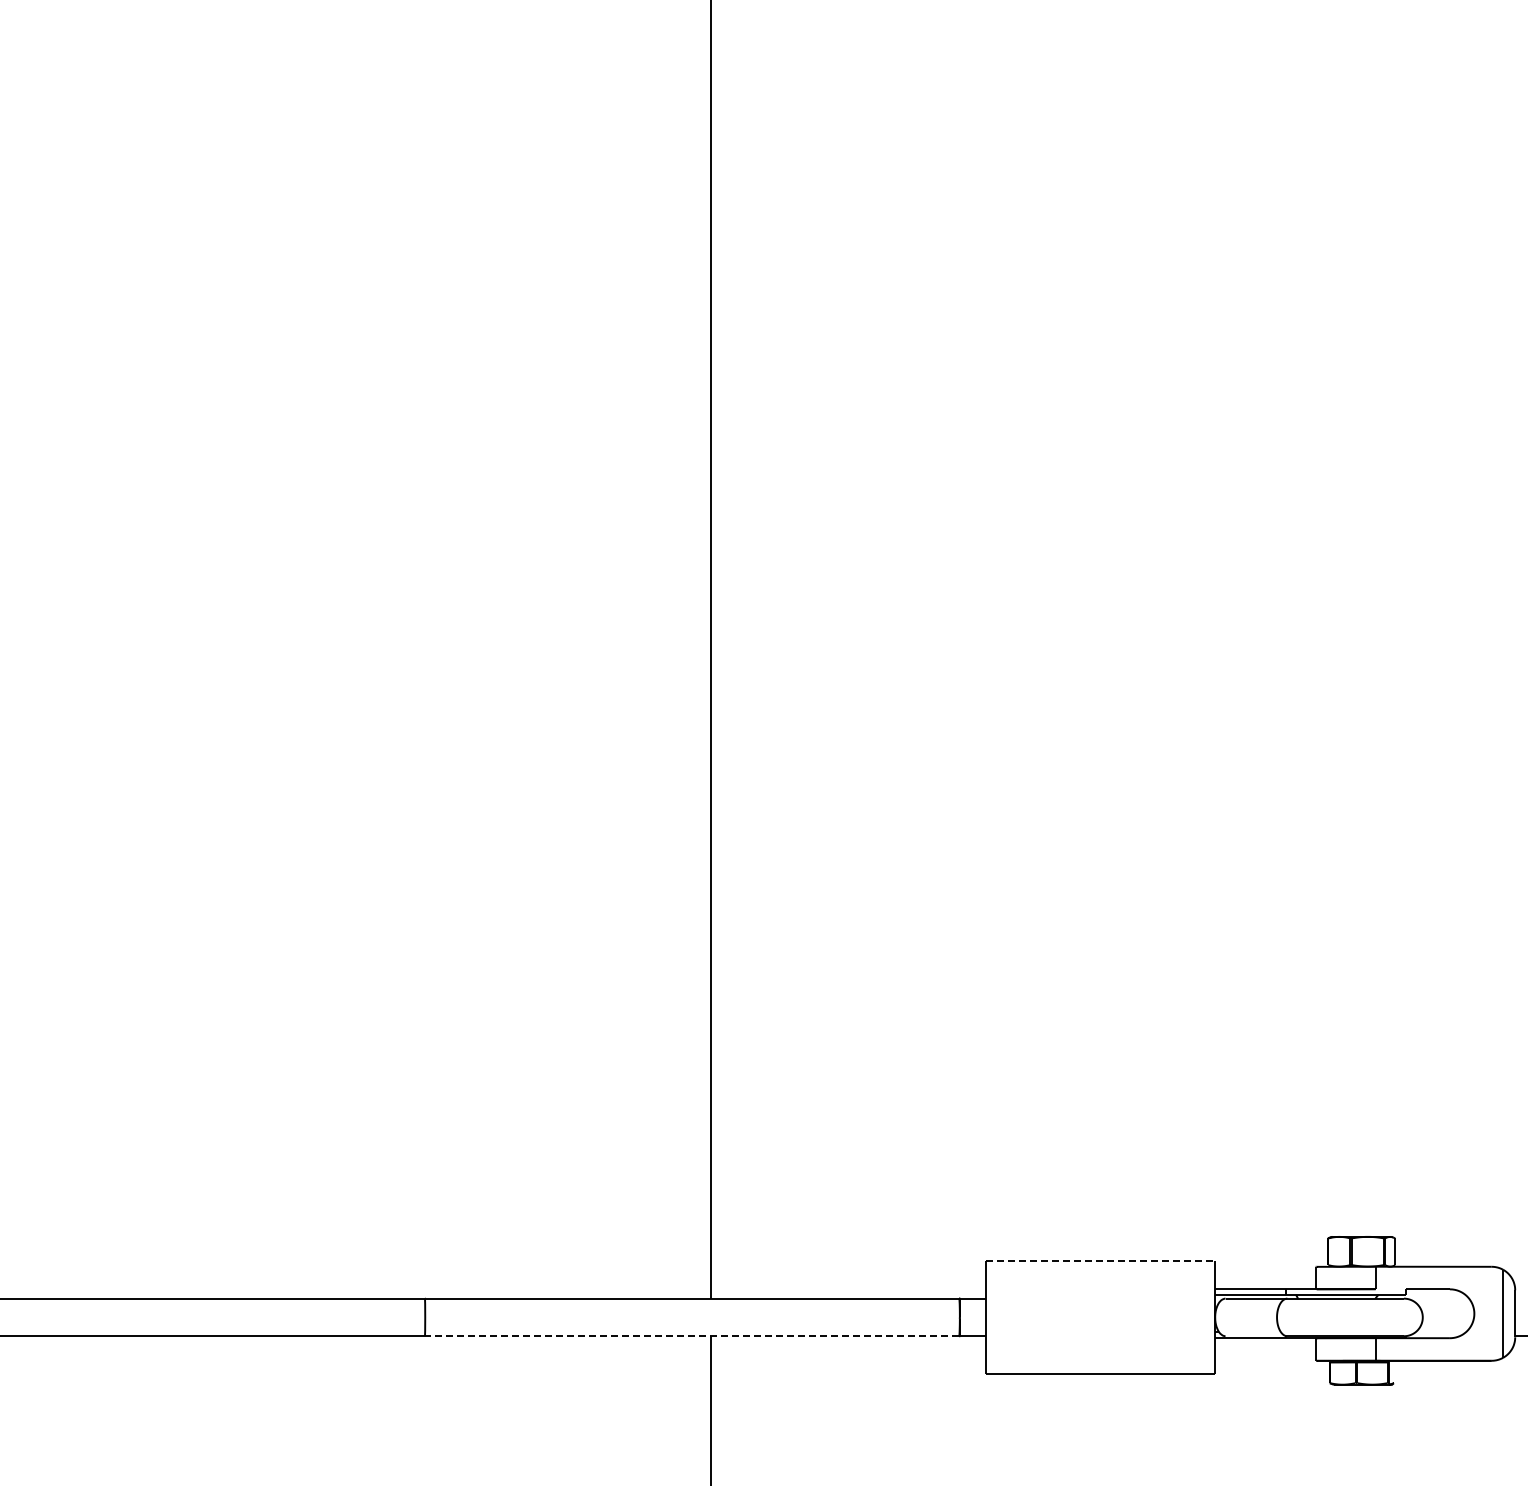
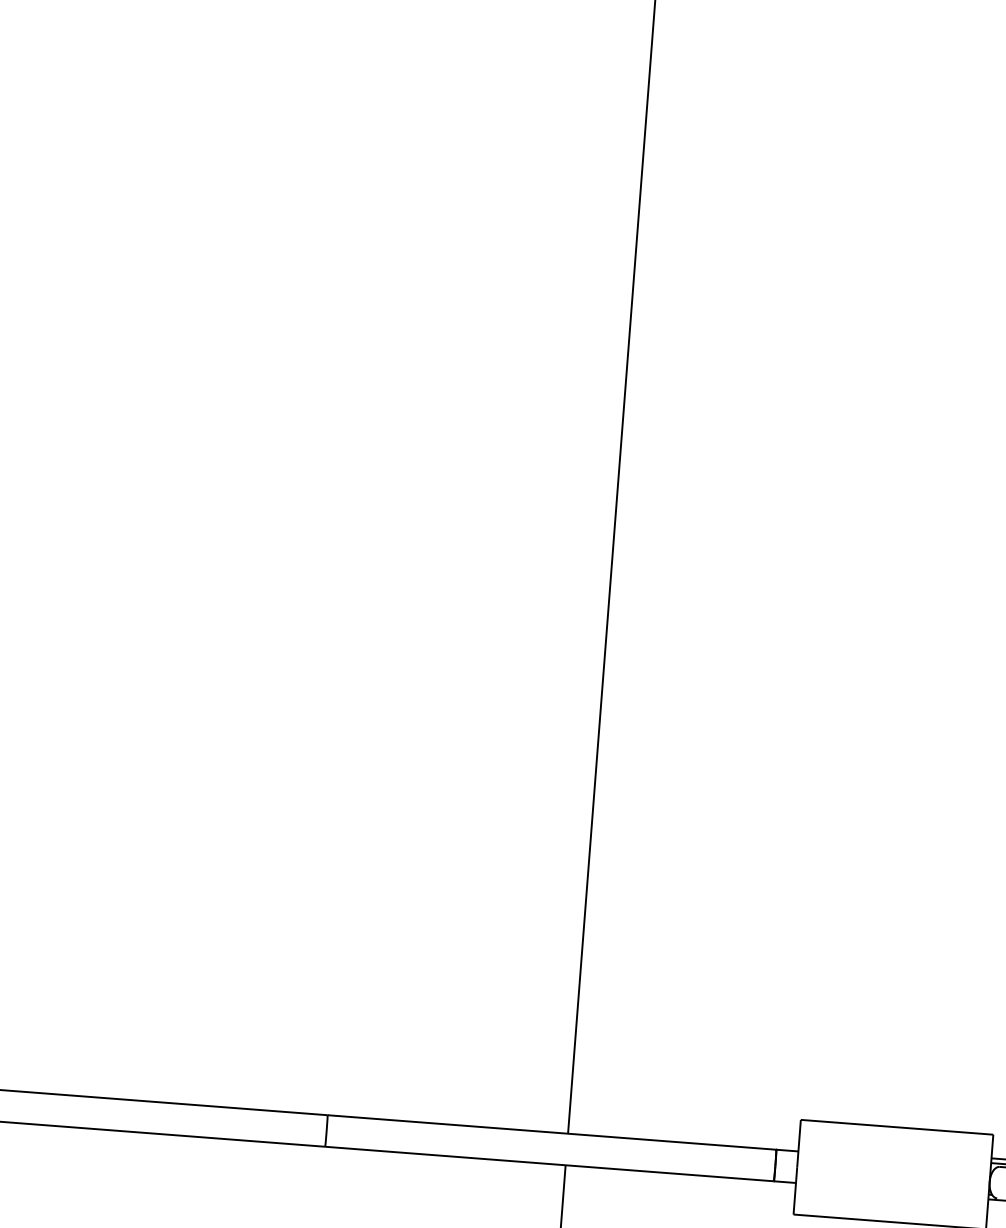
line: (1100, 1261) -> (897, 1127), dashed -> solid
line: (691, 1336) -> (548, 1164), dashed -> solid

